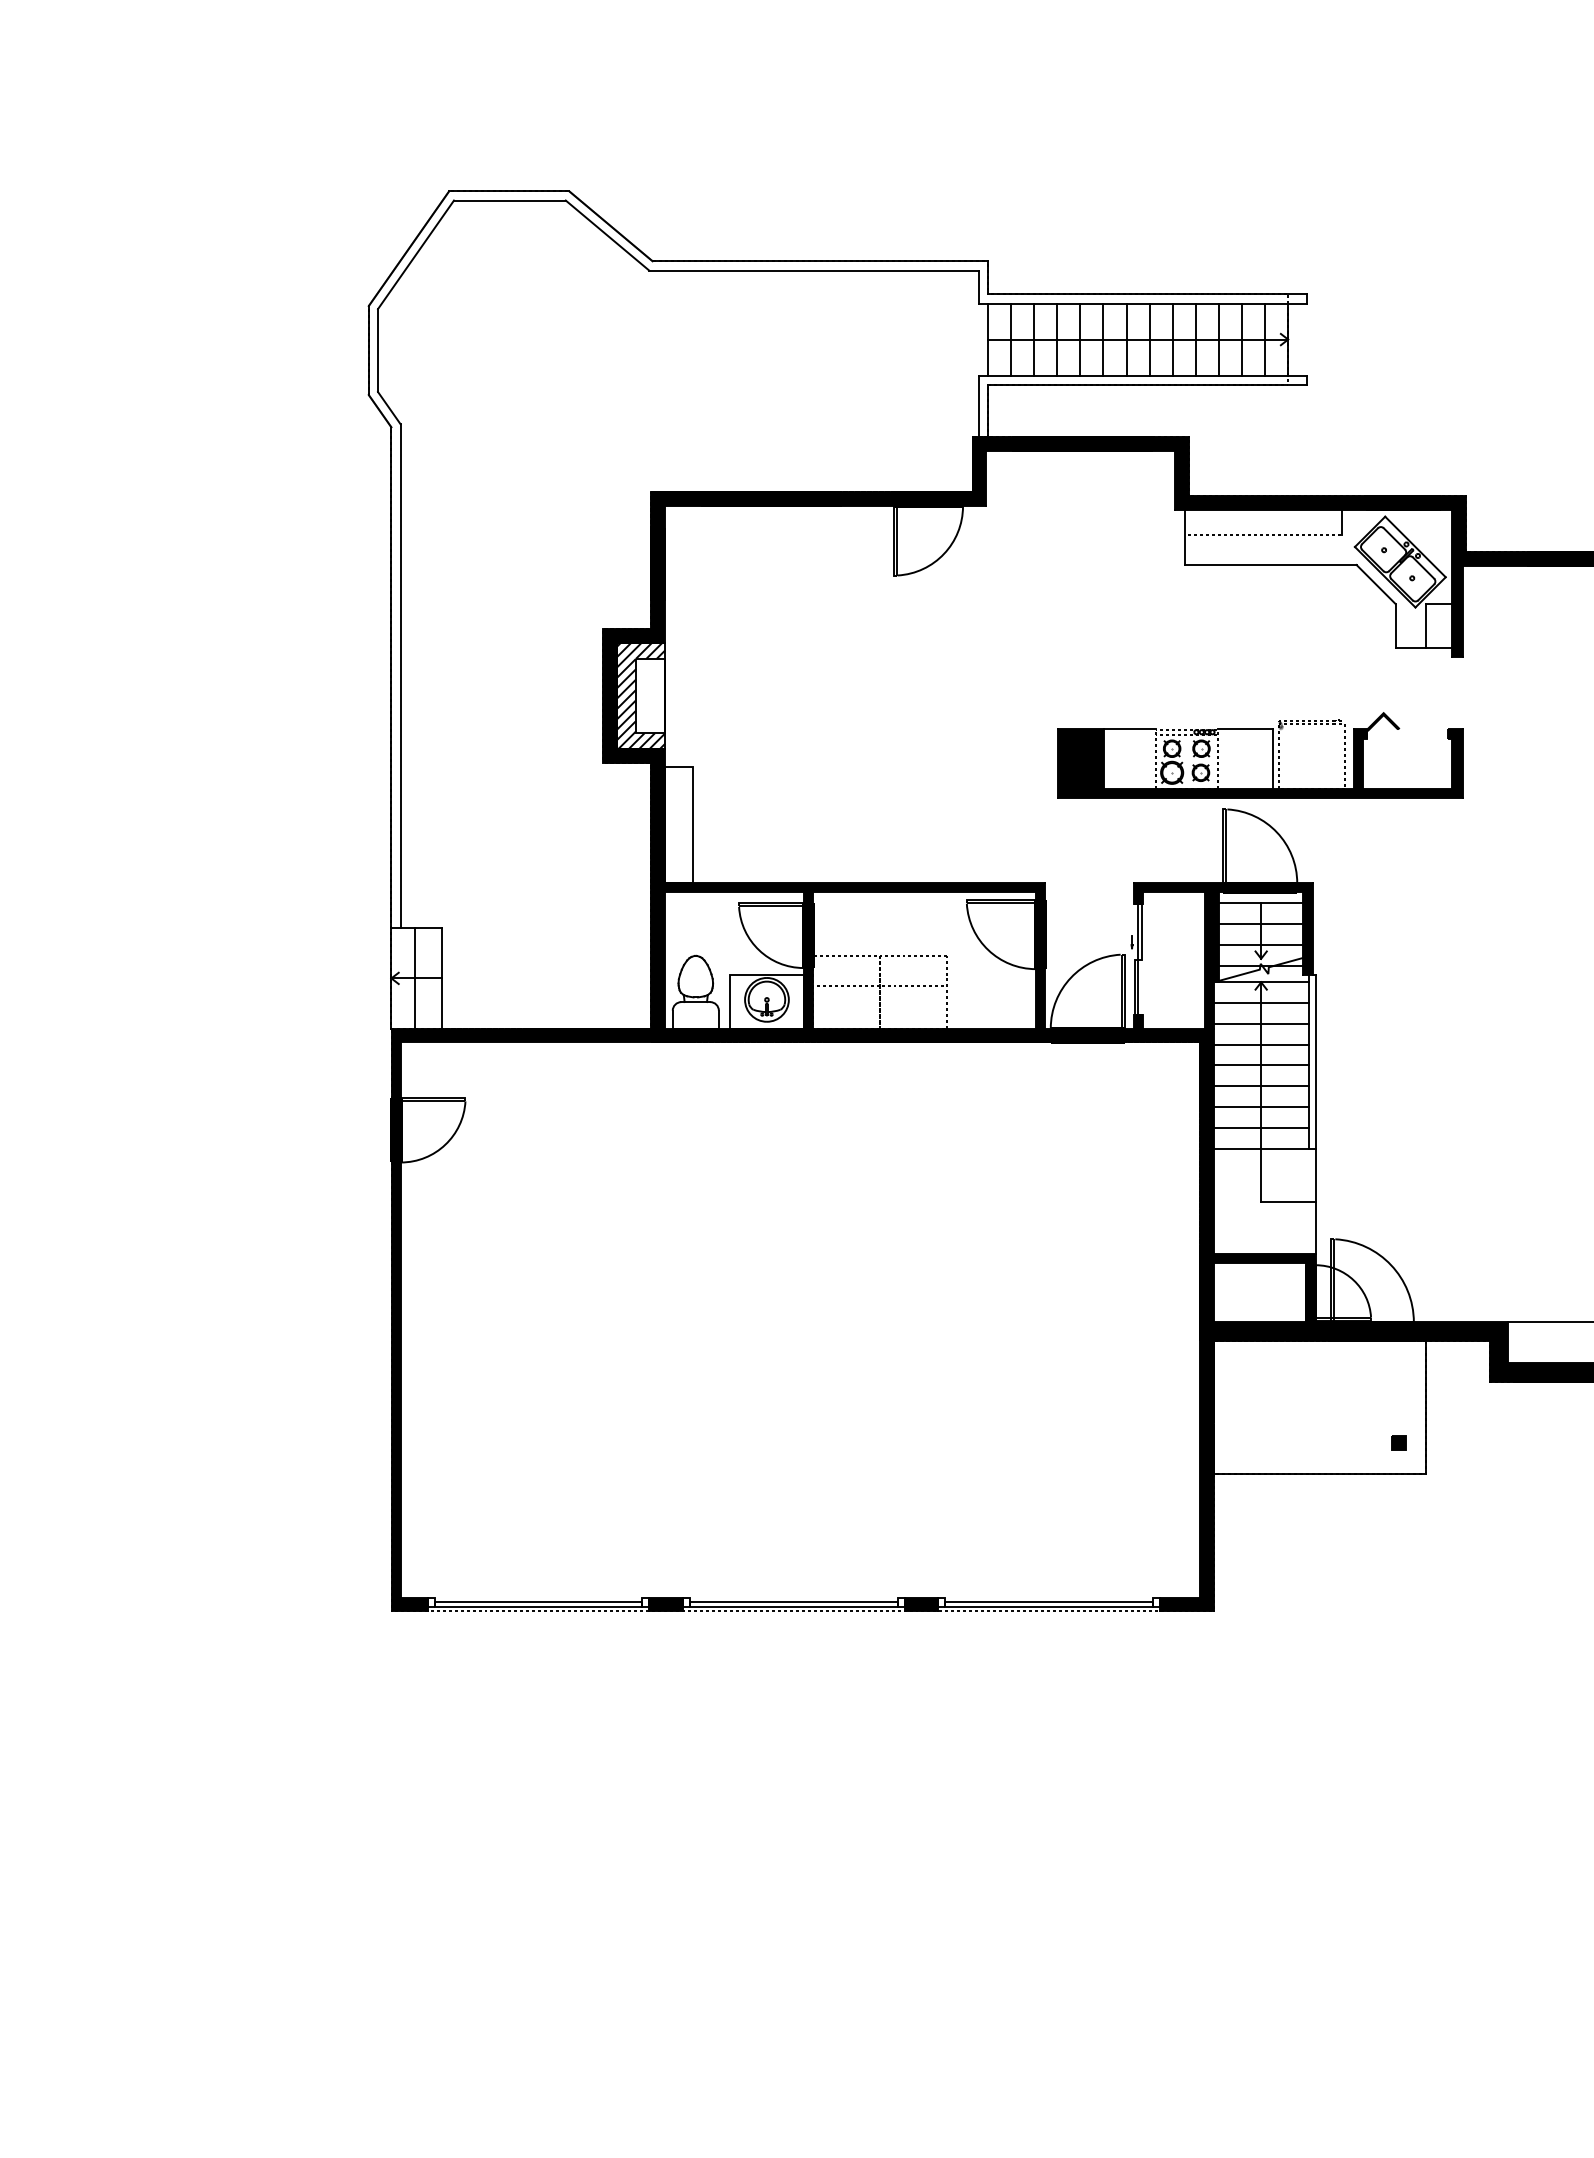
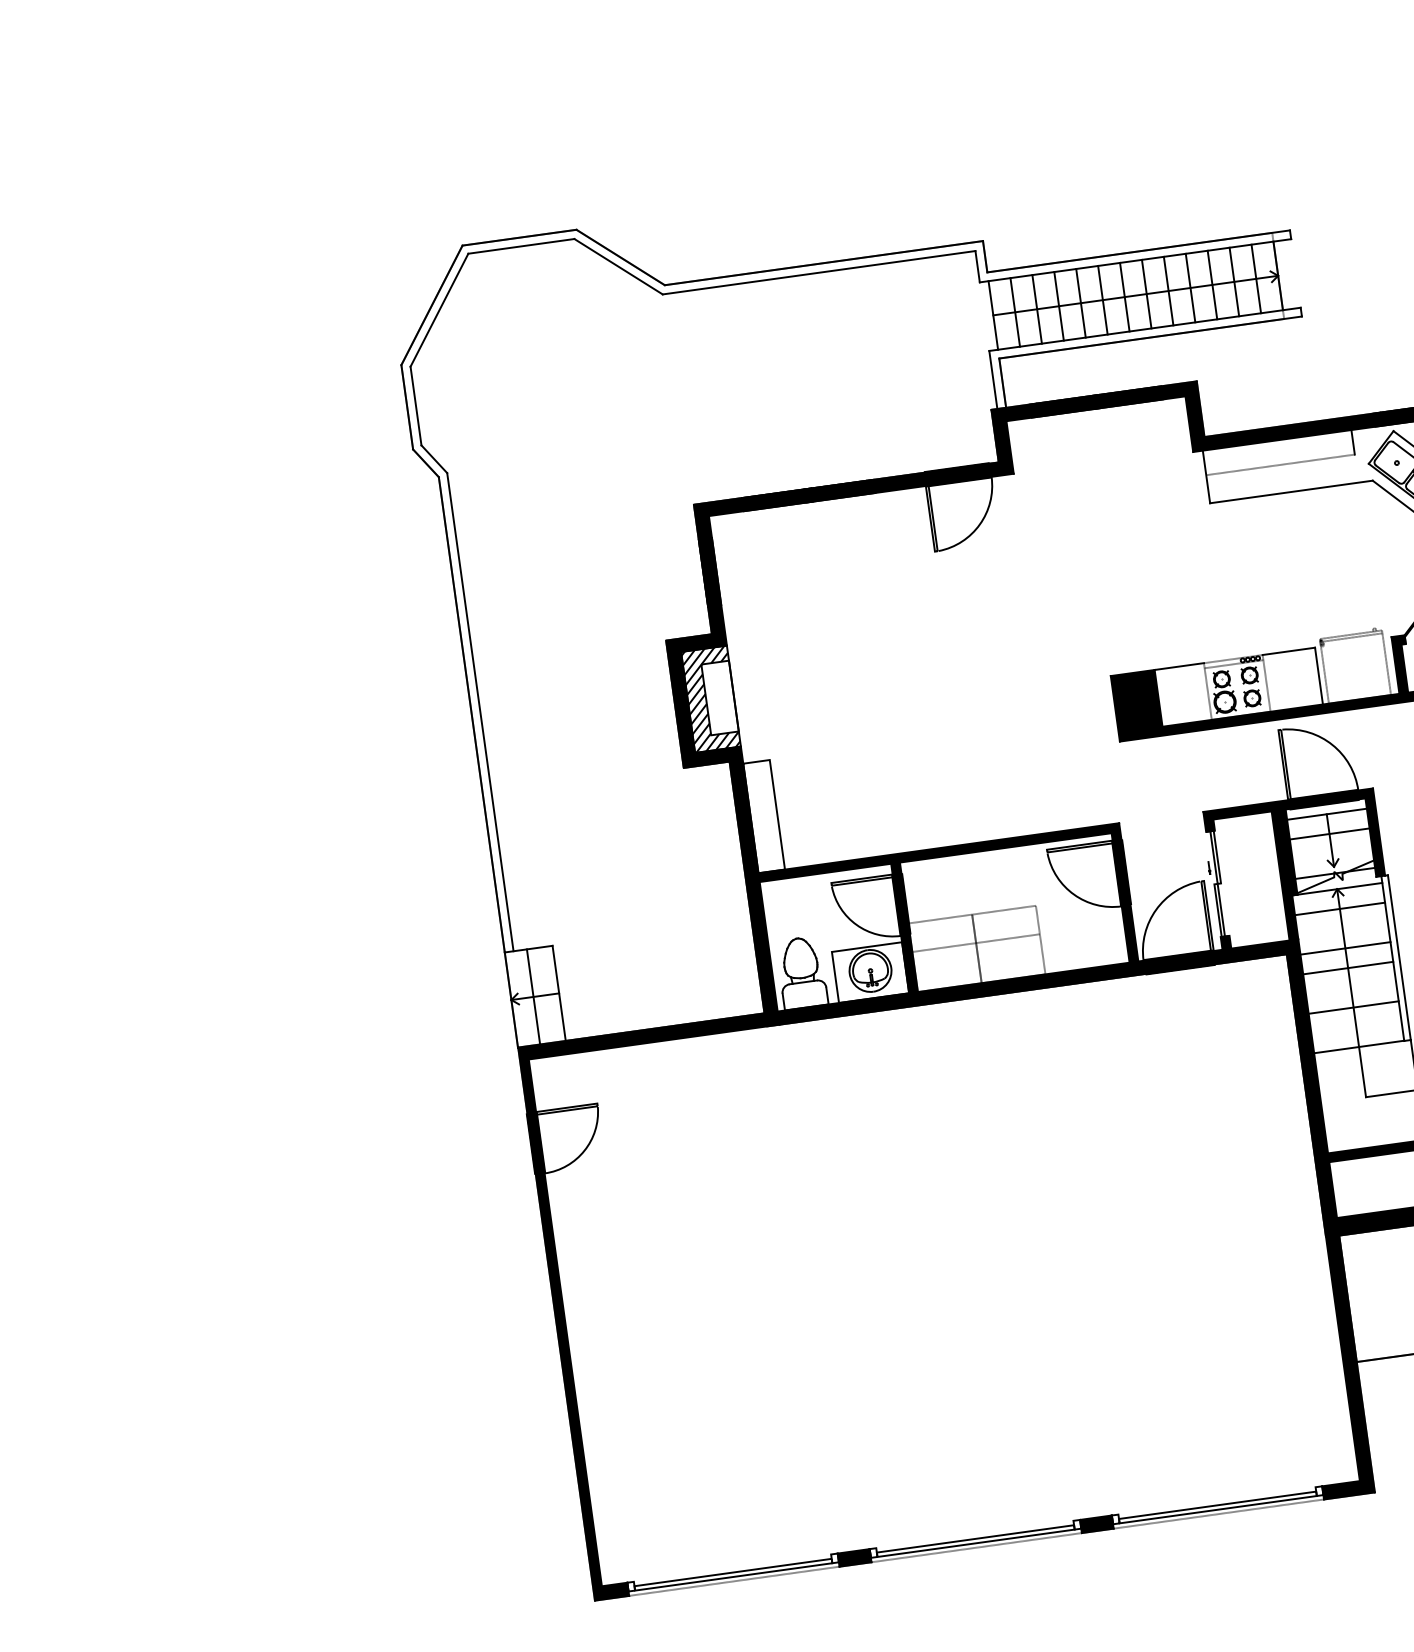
line: (1261, 944) -> (1332, 853), removed
line: (1260, 1023) -> (1341, 928), removed
line: (1260, 1086) -> (1350, 988), removed
line: (1260, 1127) -> (1355, 1027), removed

